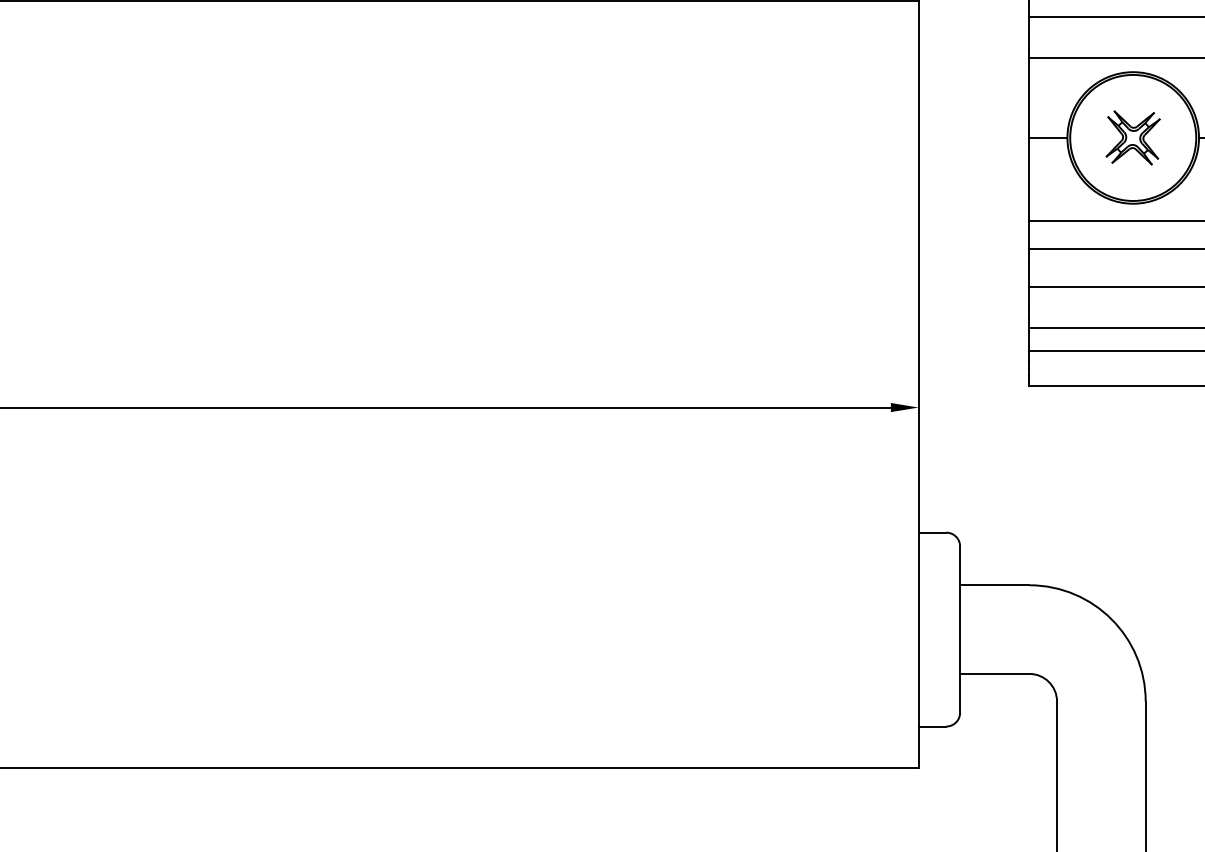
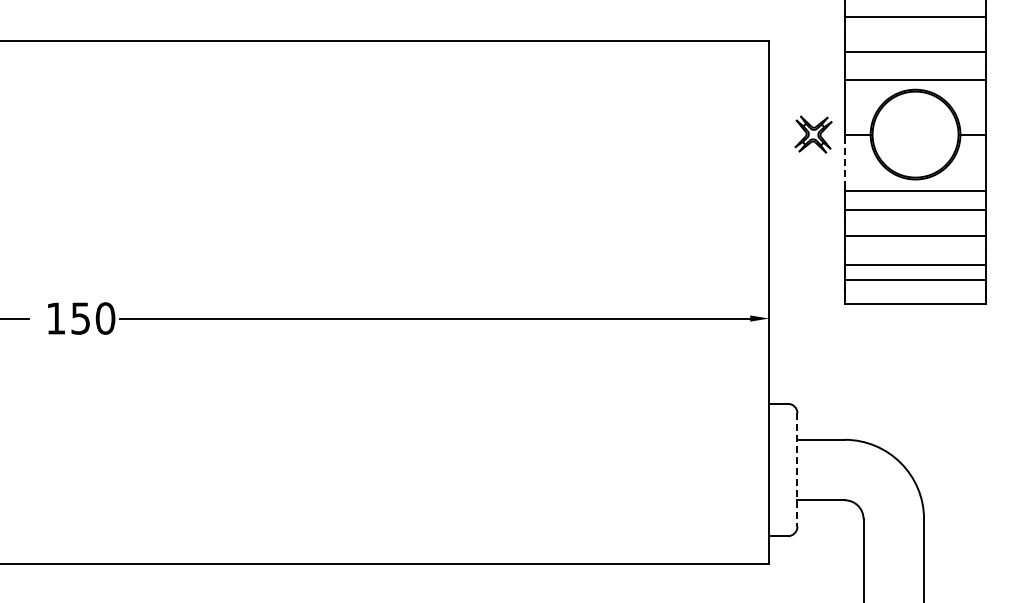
part: (1133, 137) -> (813, 134), moved
line: (1029, 178) -> (844, 162), solid -> dashed
line: (960, 630) -> (797, 470), solid -> dashed

